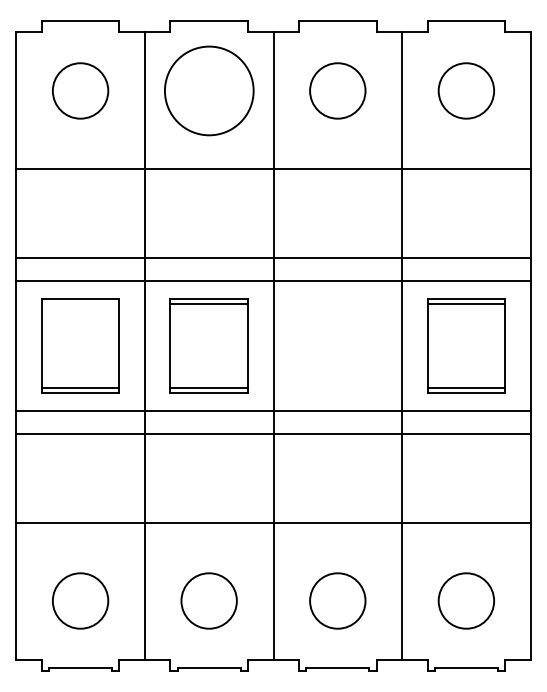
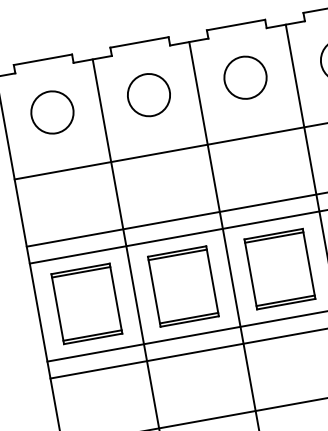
circle: (208, 90) -> (148, 94), size x0.62
line: (80, 303) -> (81, 272), added
part: (337, 345) -> (279, 268), added

